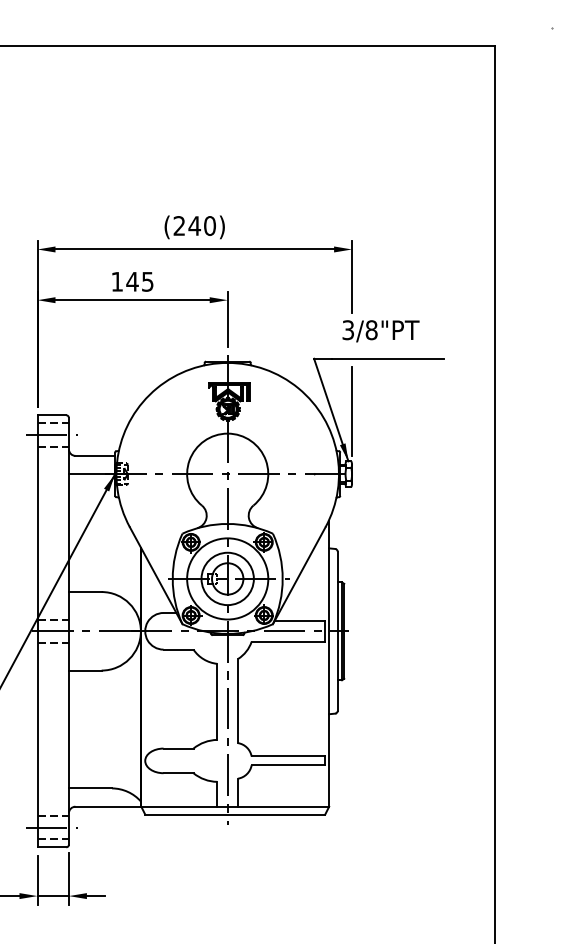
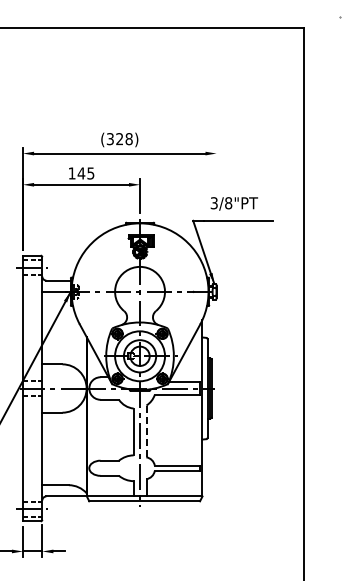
text: (194, 226) -> (119, 139), (240) -> (328)
line: (351, 276) -> (216, 170), removed
line: (351, 411) -> (216, 253), removed
line: (238, 701) -> (146, 431), solid -> dashed

